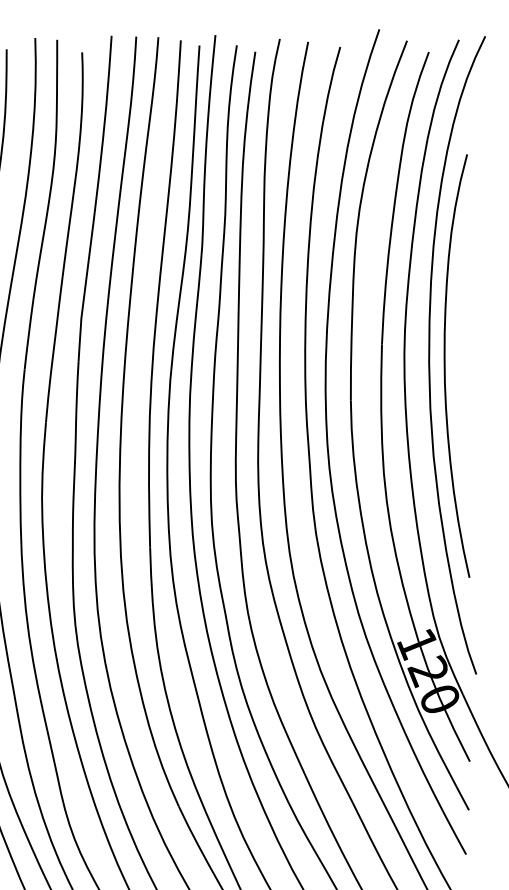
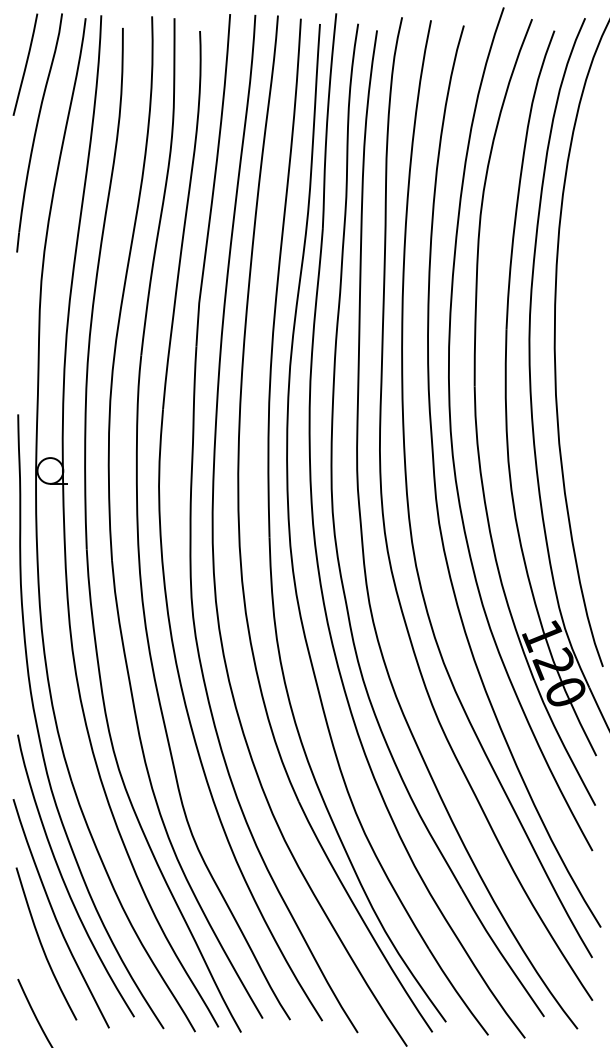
curve: (445, 365) -> (571, 351), removed

